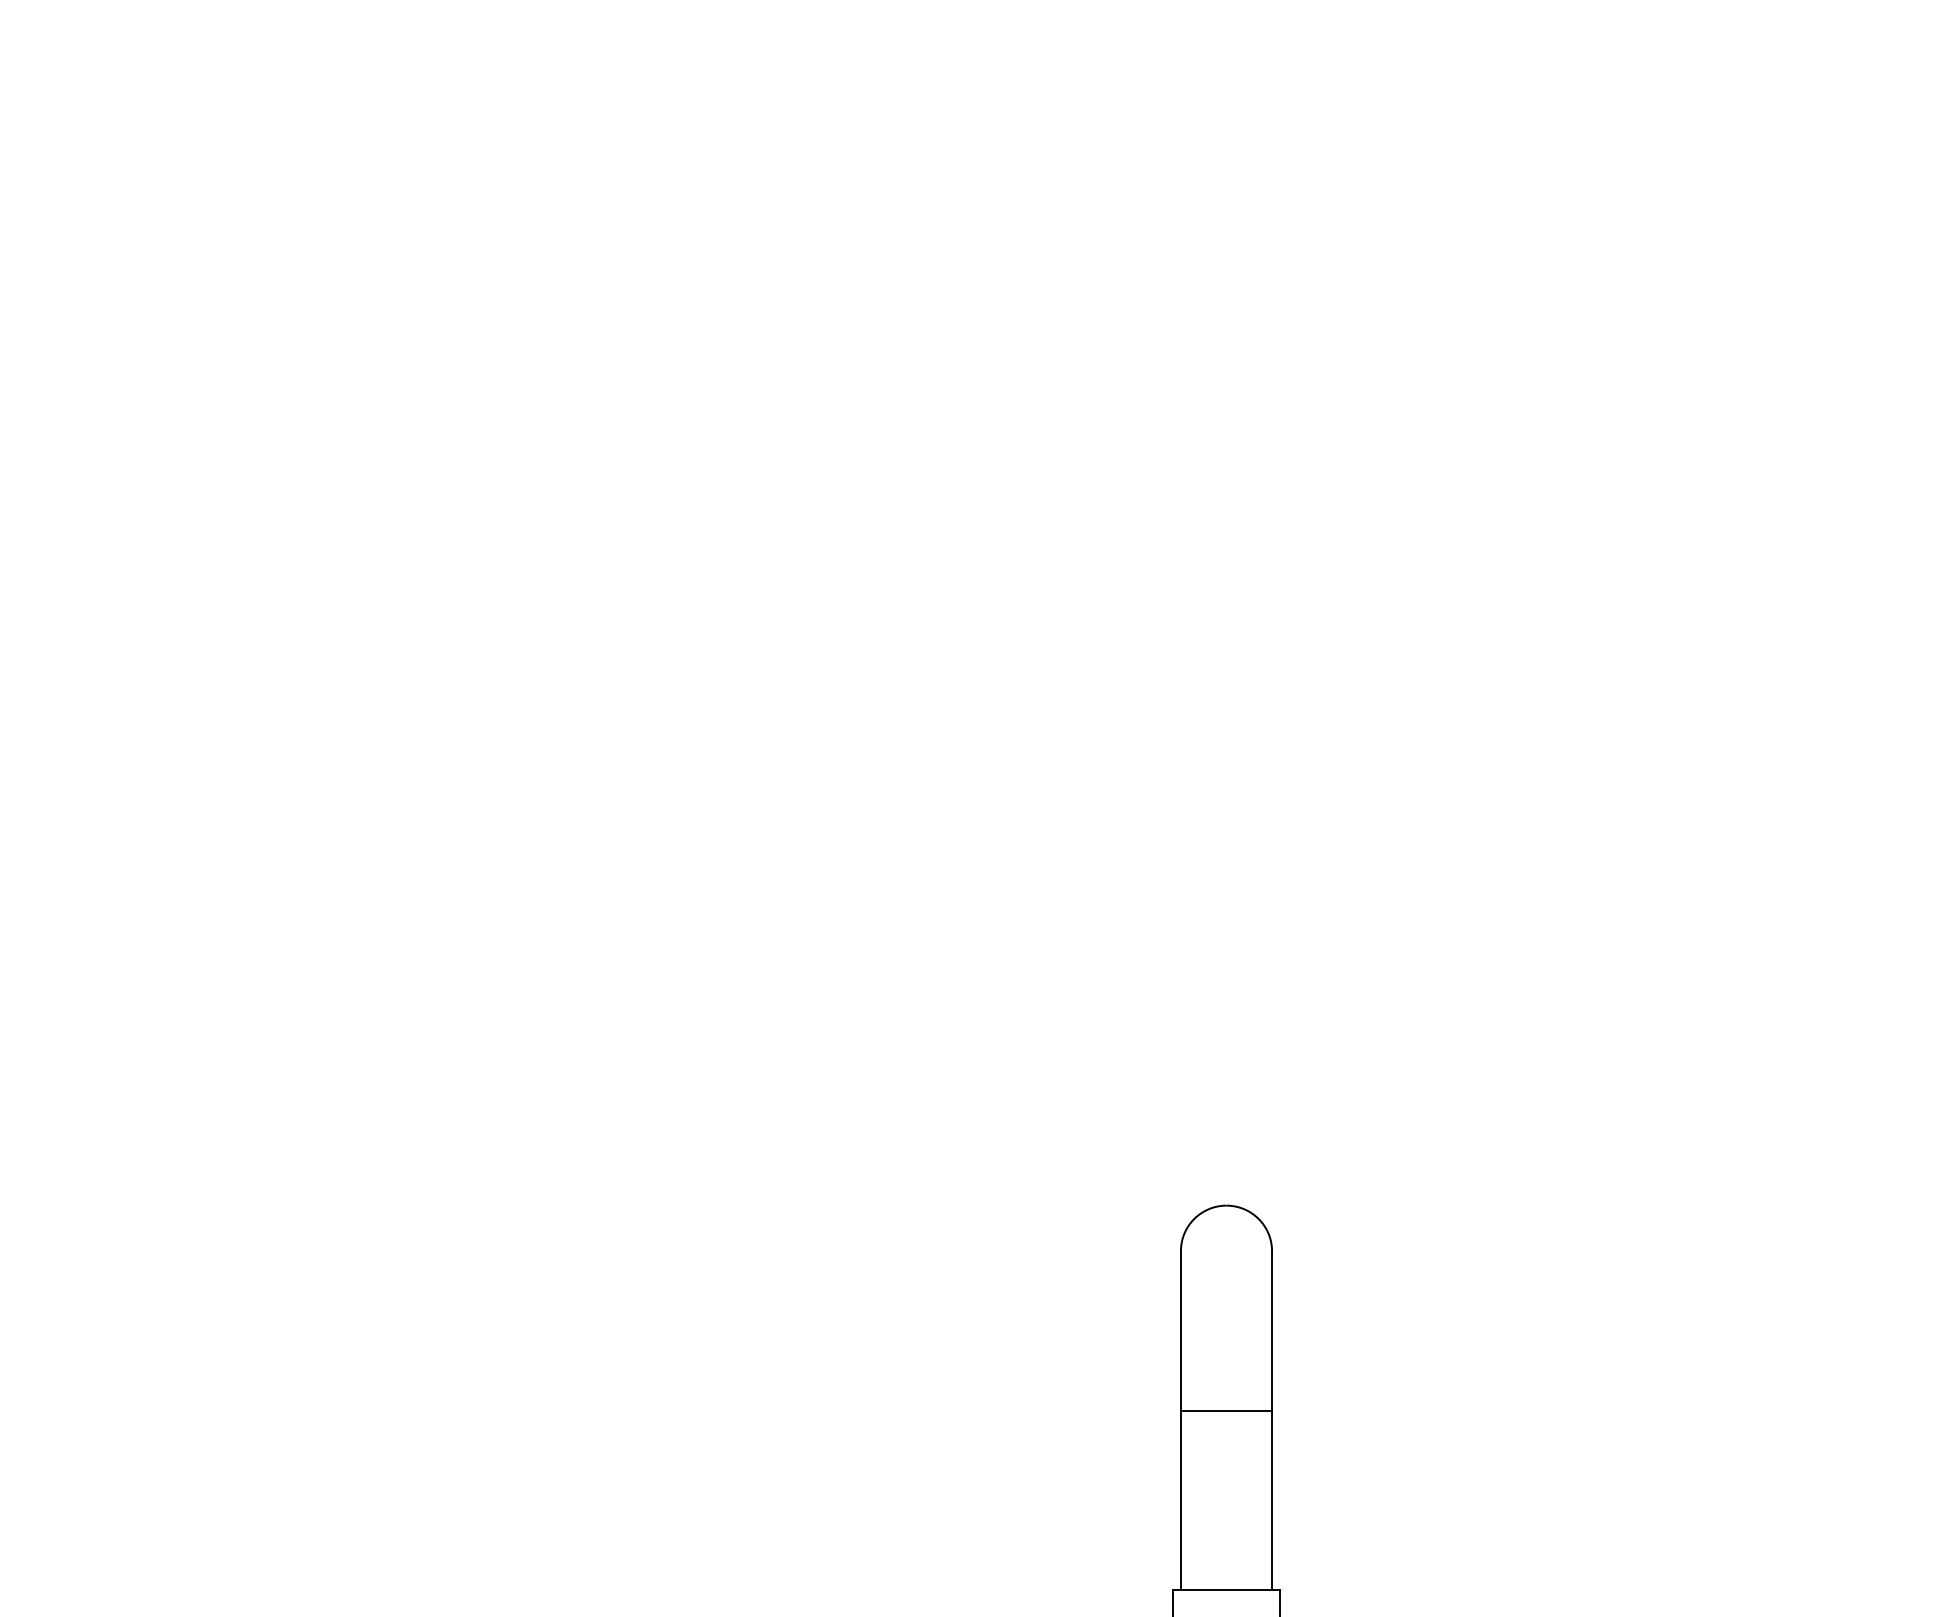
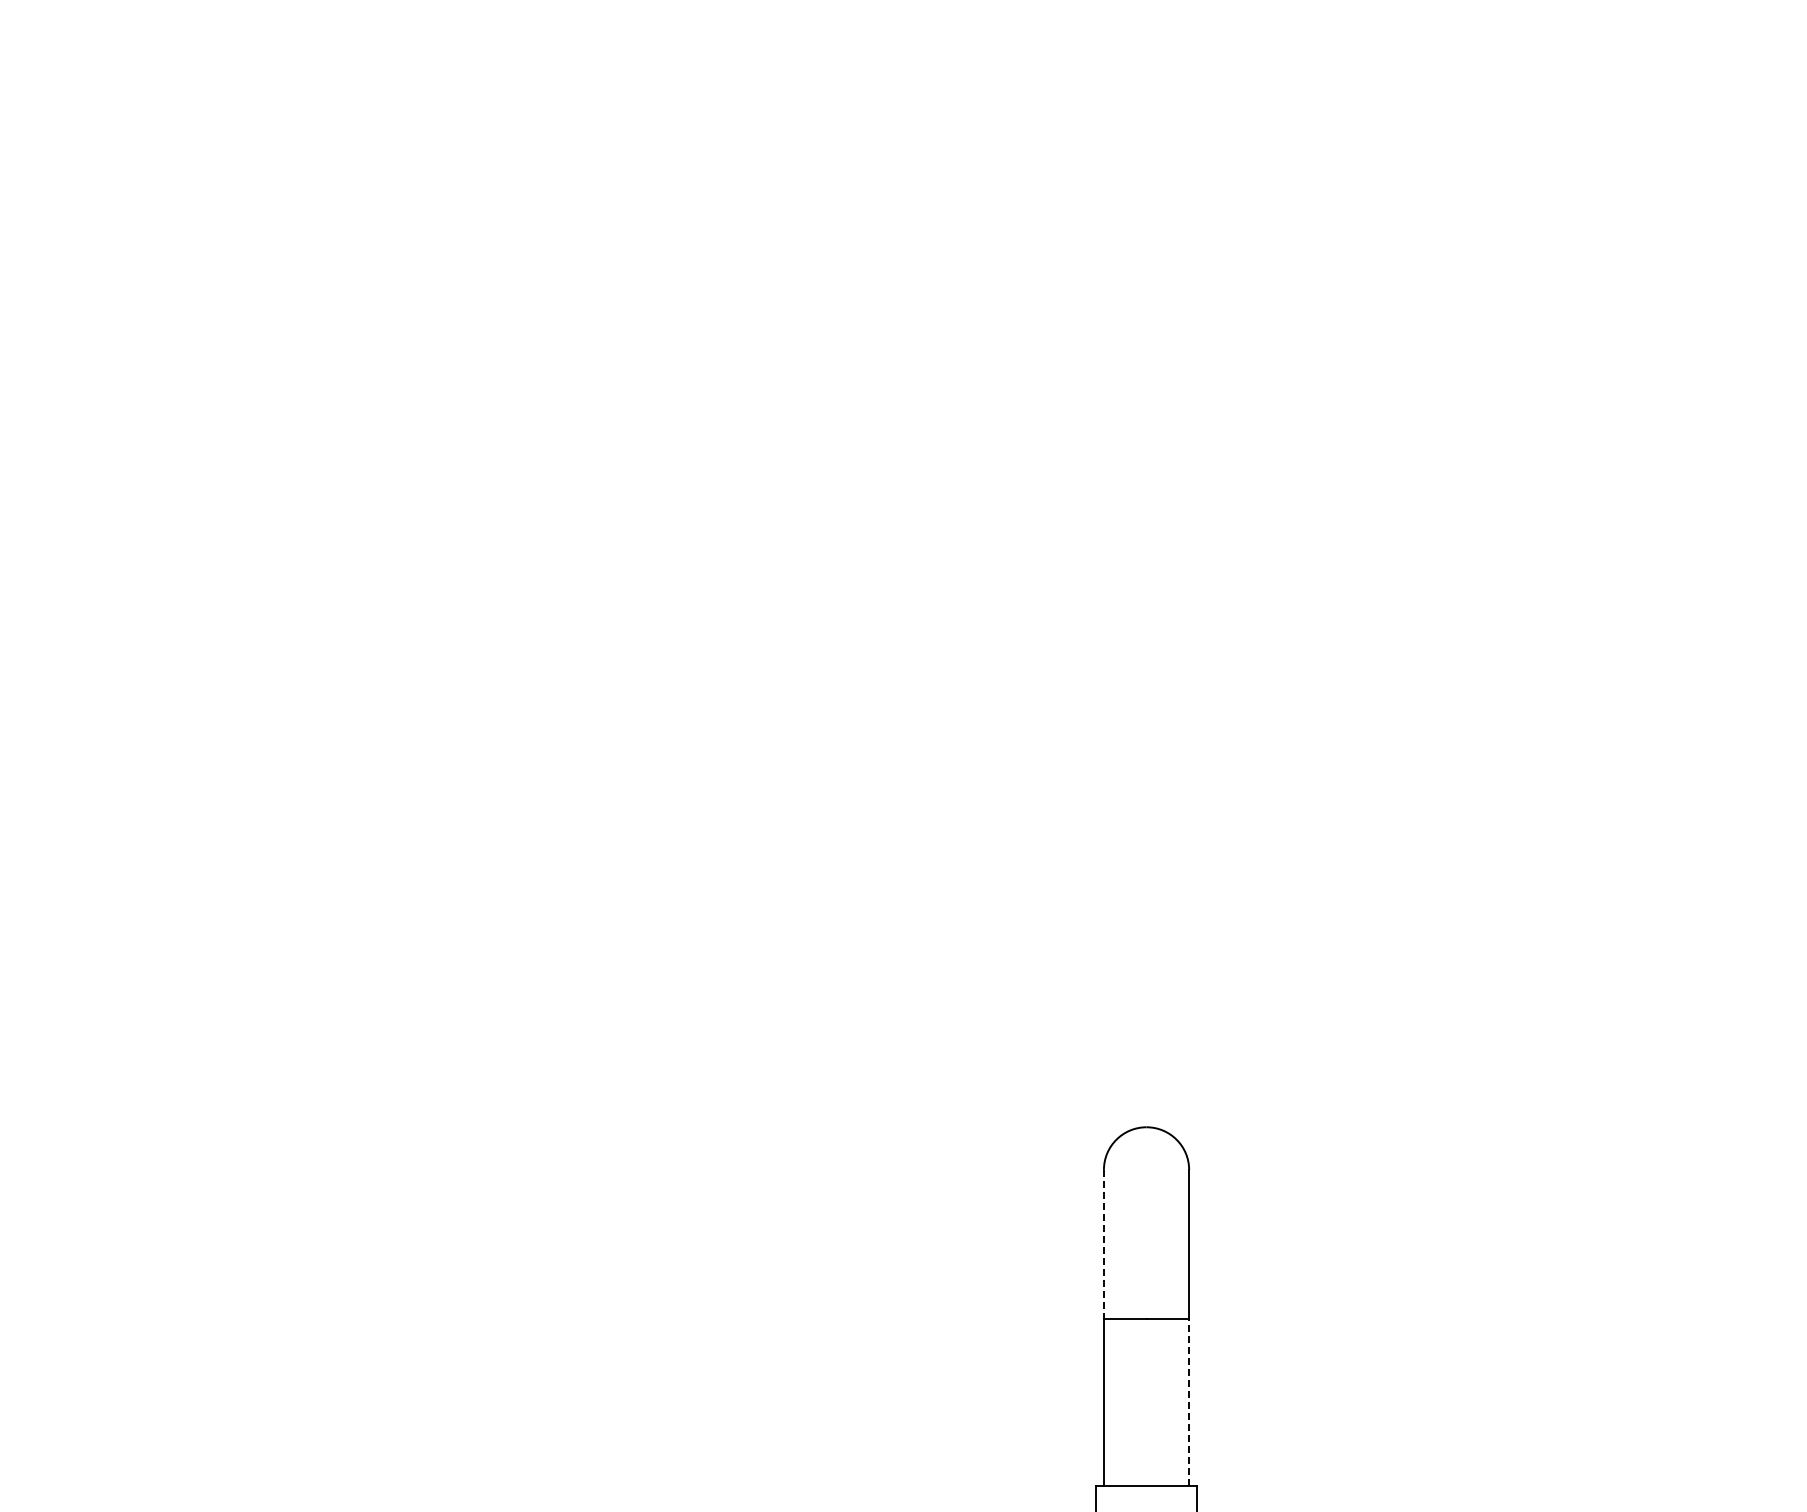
line: (1180, 1331) -> (1103, 1244), solid -> dashed
line: (1272, 1500) -> (1189, 1402), solid -> dashed

